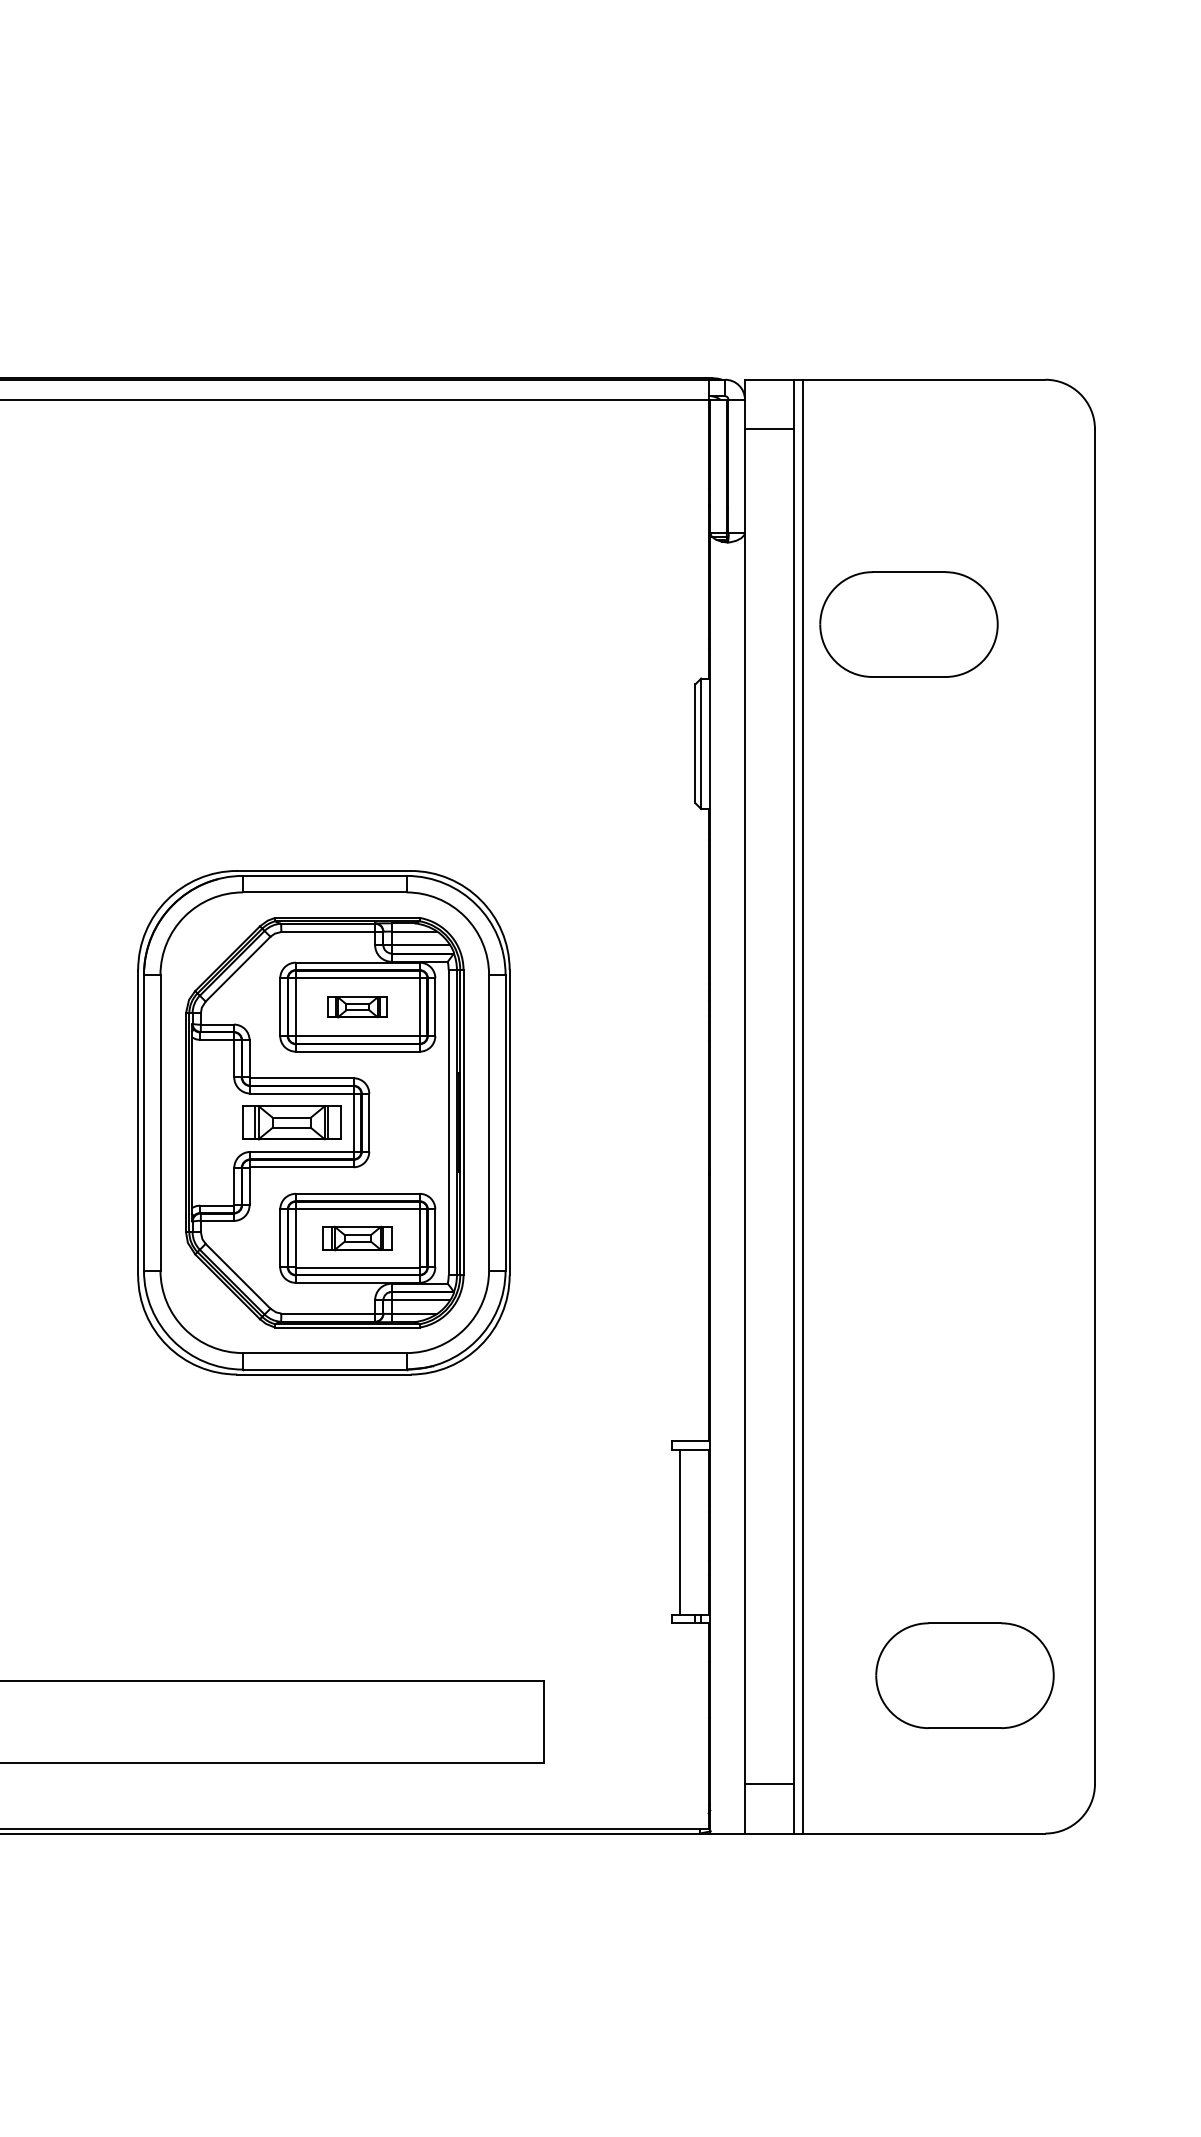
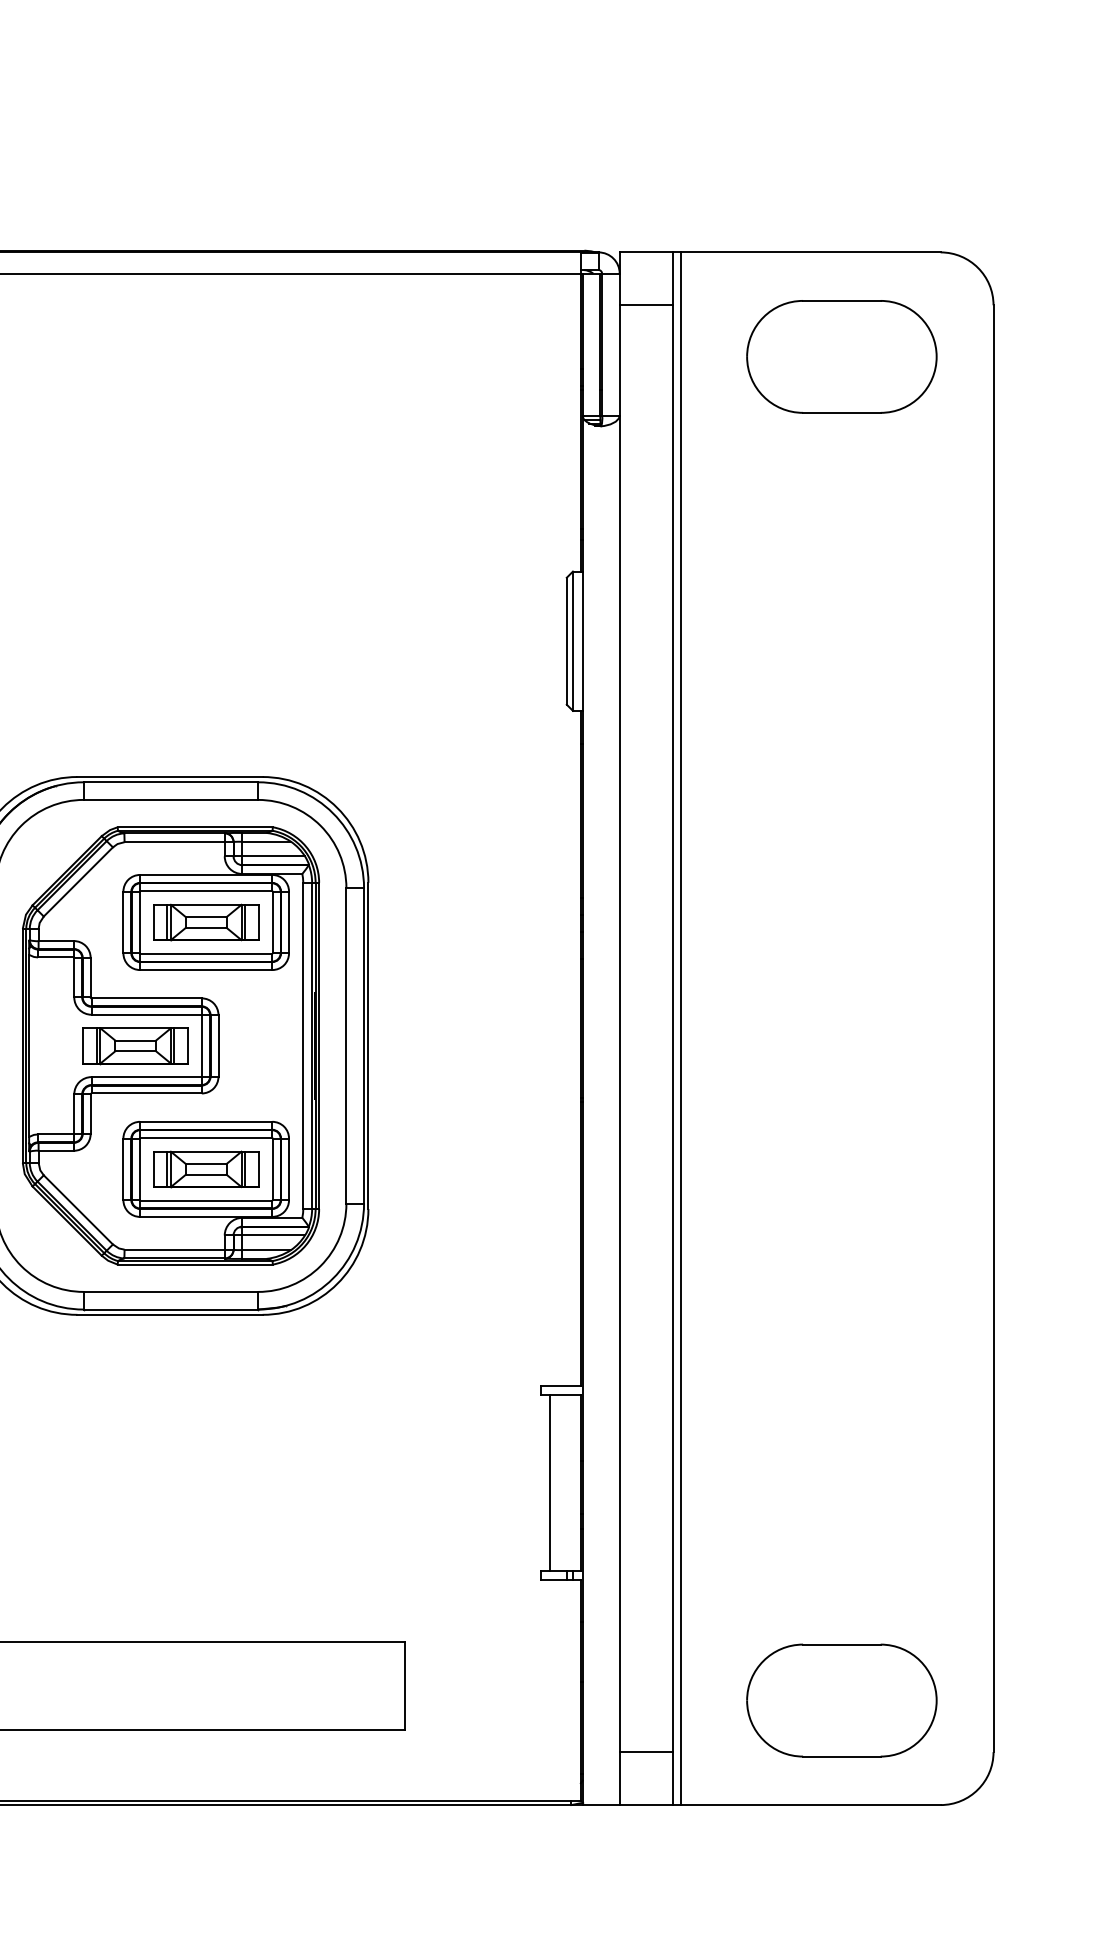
part: (908, 624) -> (841, 356), moved
part: (357, 1007) -> (205, 922), size x1.67
part: (357, 1238) -> (205, 1169), size x1.43
part: (964, 1675) -> (841, 1700), moved

